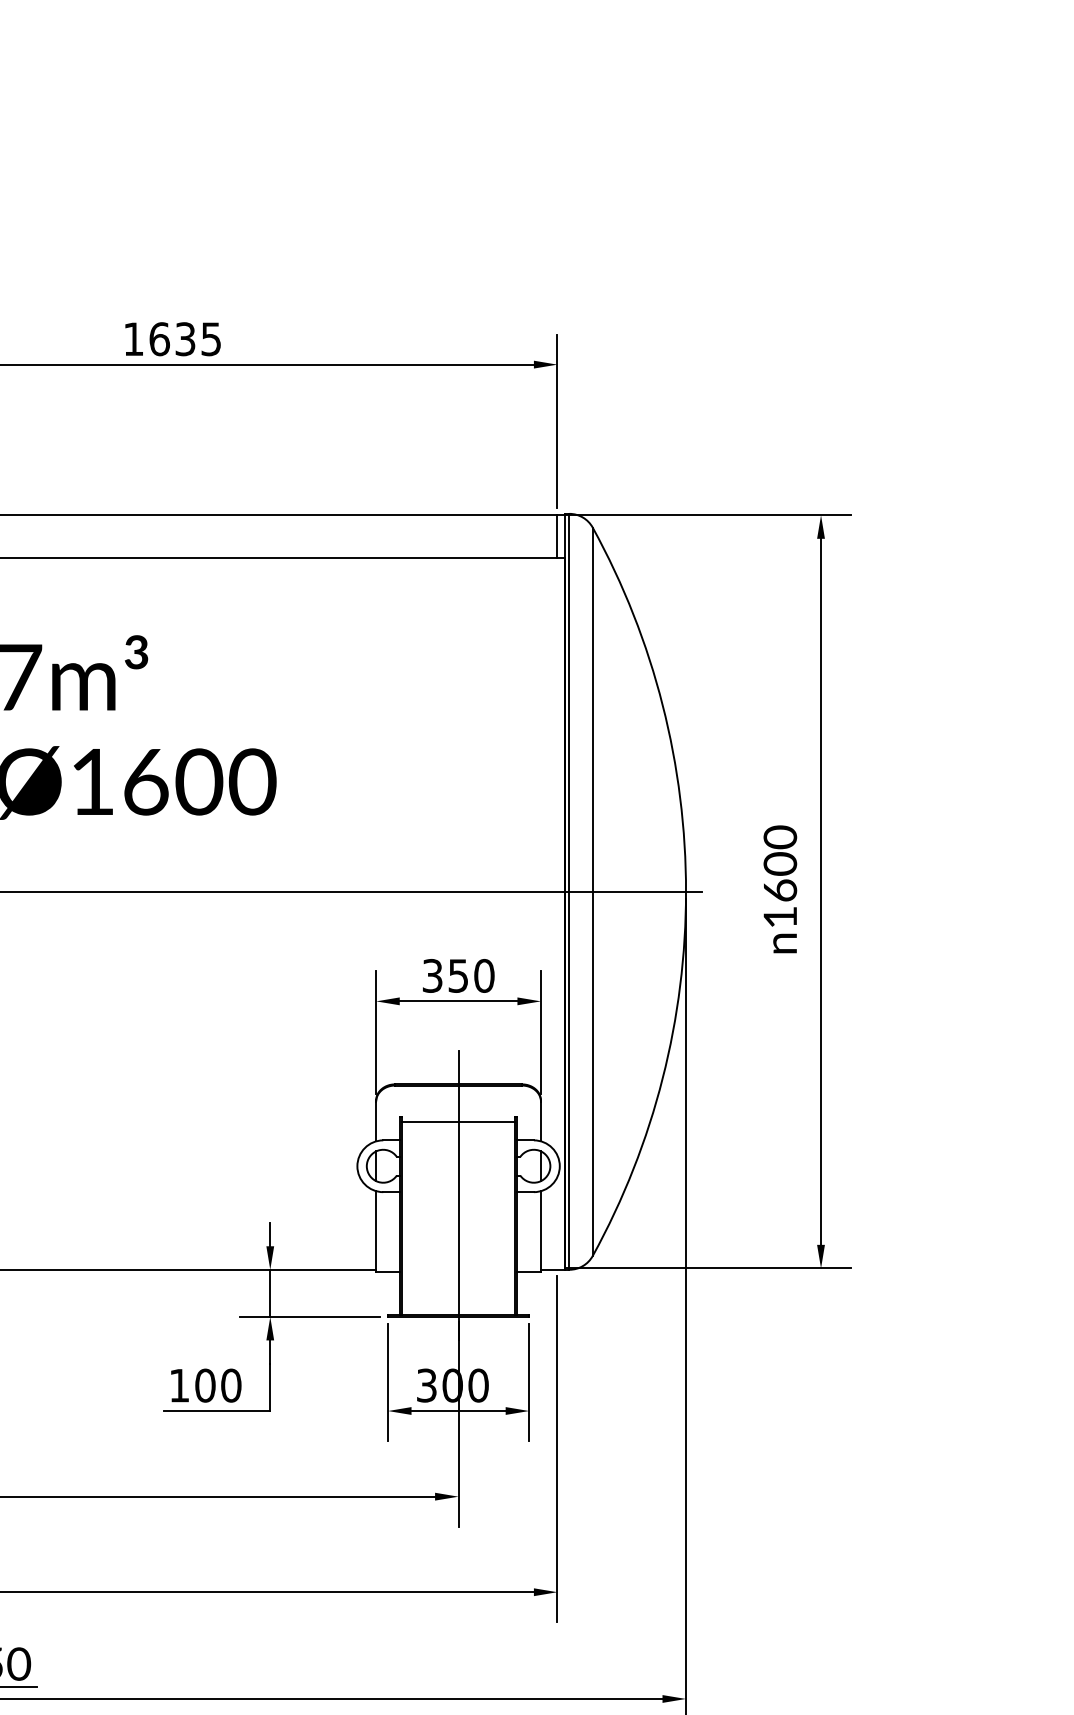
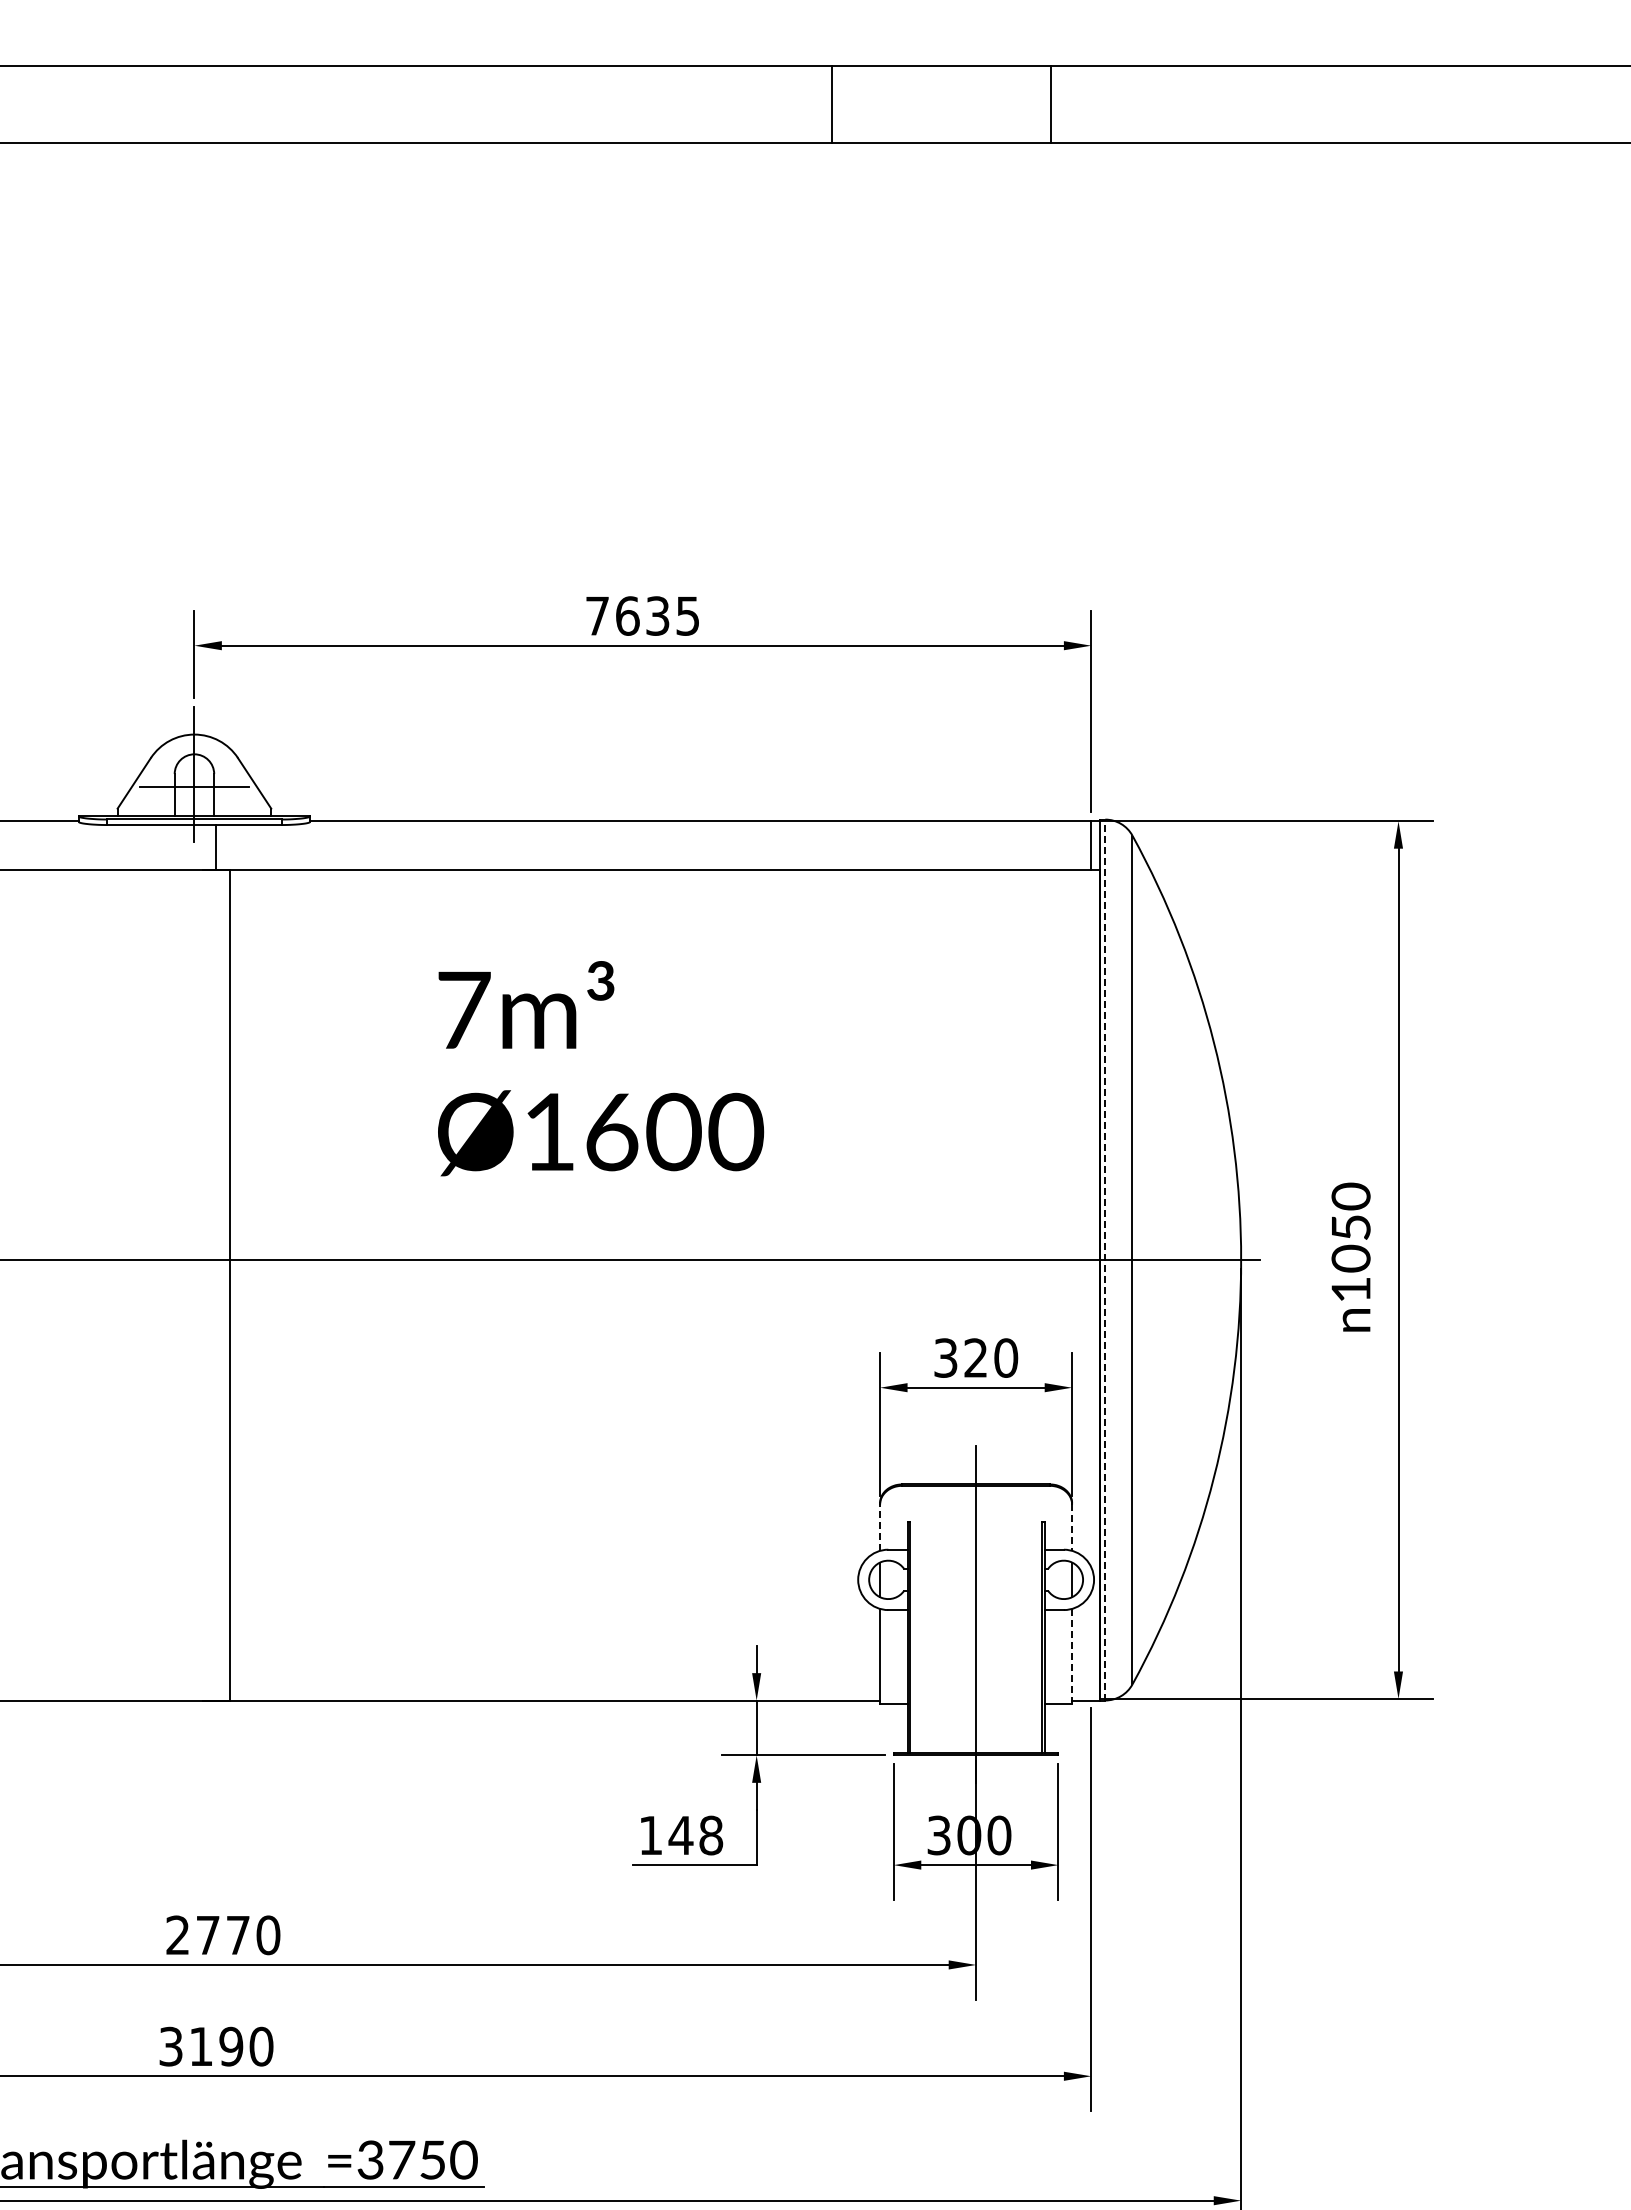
text: (133, 338) -> (597, 615), 1635 -> 7635
text: (779, 876) -> (1350, 1242), 1600 -> 1050
line: (569, 891) -> (1105, 1259), solid -> dashed
text: (458, 975) -> (975, 1357), 350 -> 320
line: (376, 1121) -> (880, 1527), solid -> dashed
line: (458, 1121) -> (975, 1527), removed
line: (541, 1122) -> (1072, 1528), solid -> dashed
line: (541, 1232) -> (1072, 1656), solid -> dashed
text: (217, 1385) -> (695, 1835), 100 -> 148

